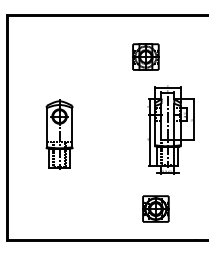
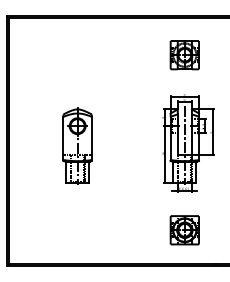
part: (145, 56) -> (184, 54), moved
part: (59, 134) -> (77, 145), moved
part: (155, 208) -> (184, 229), moved

